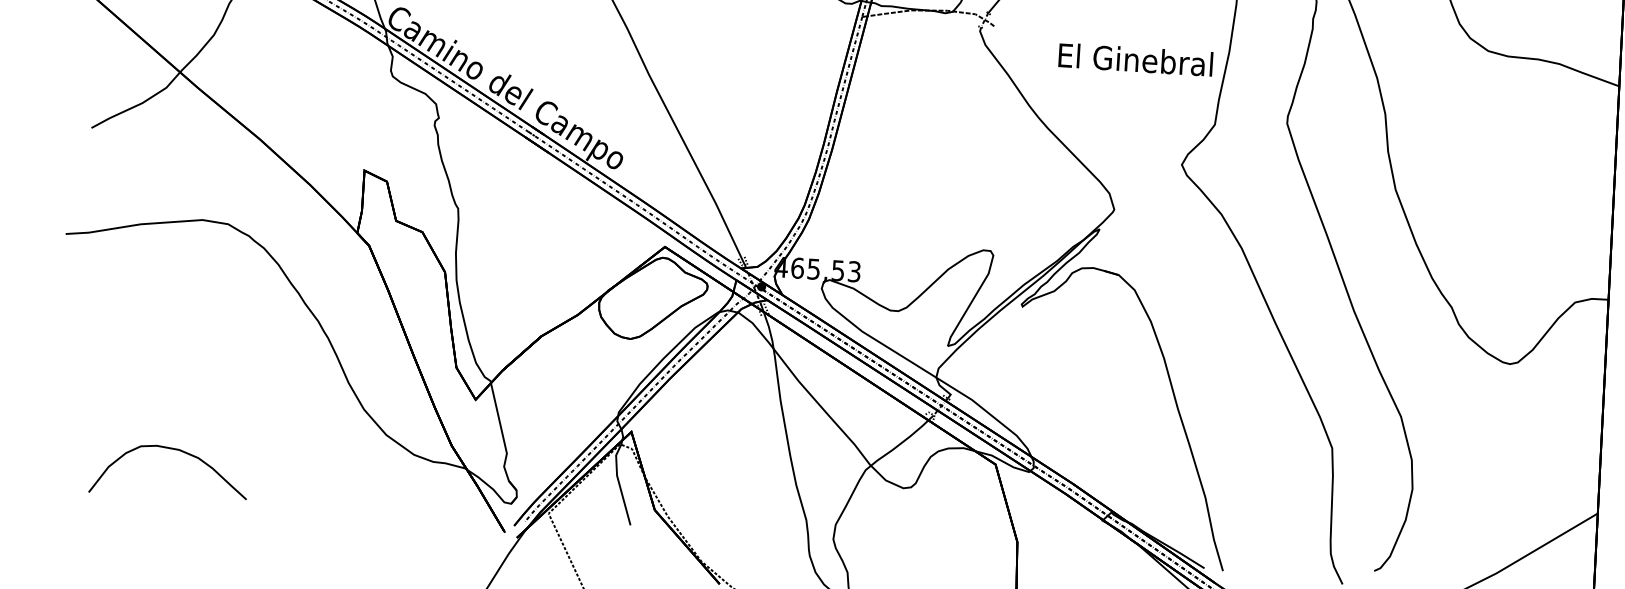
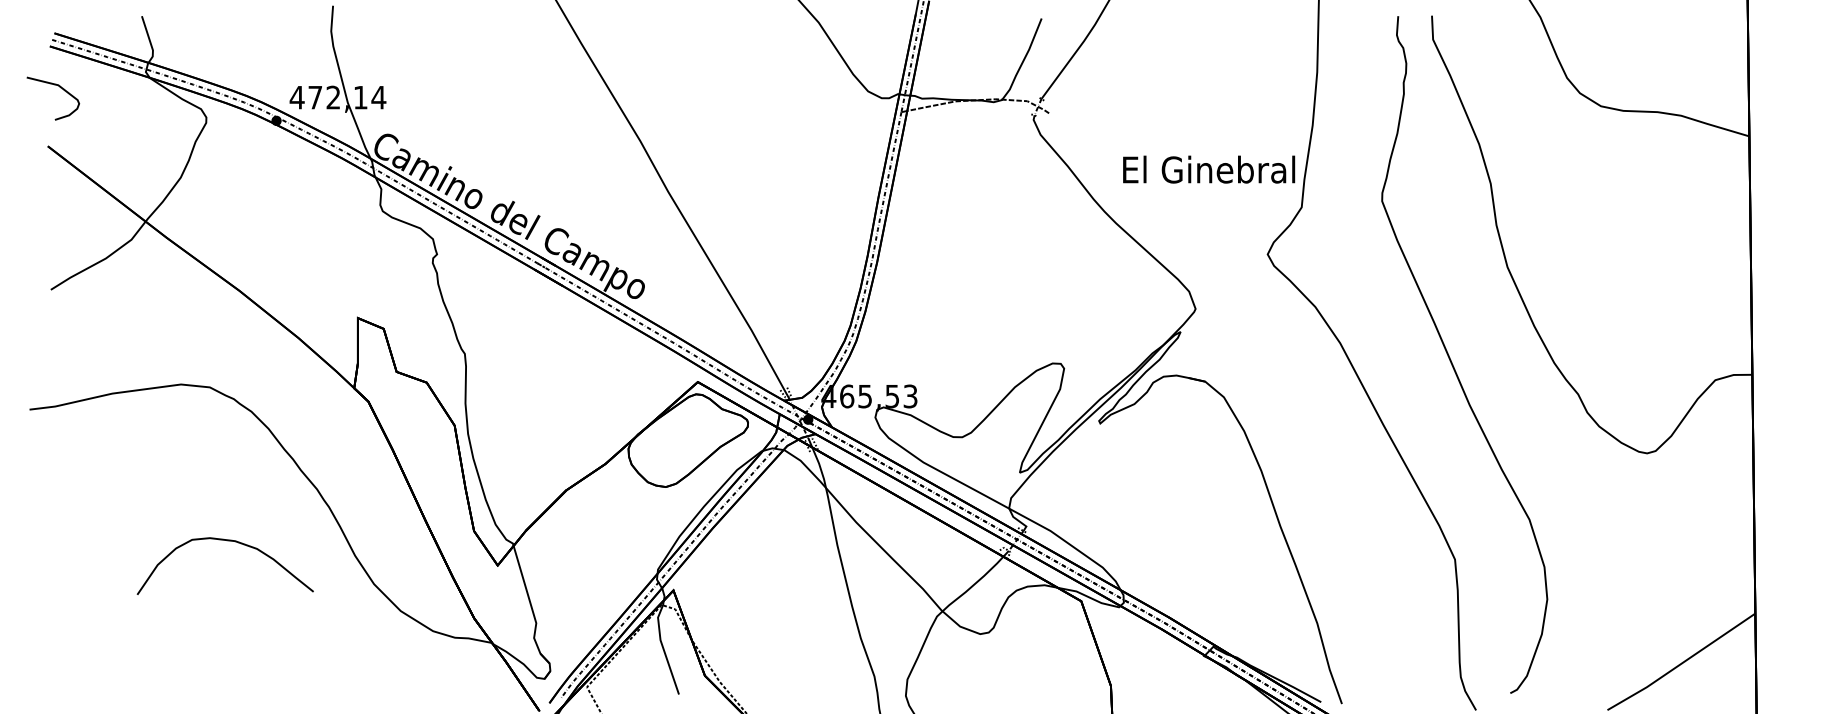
text: (1136, 59) -> (1209, 169), moved
curve: (172, 449) -> (227, 541), moved

